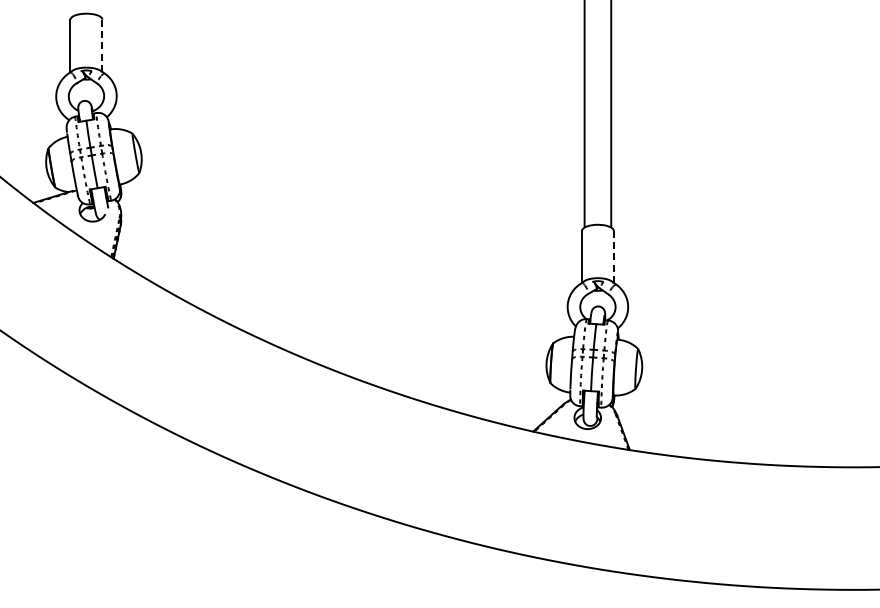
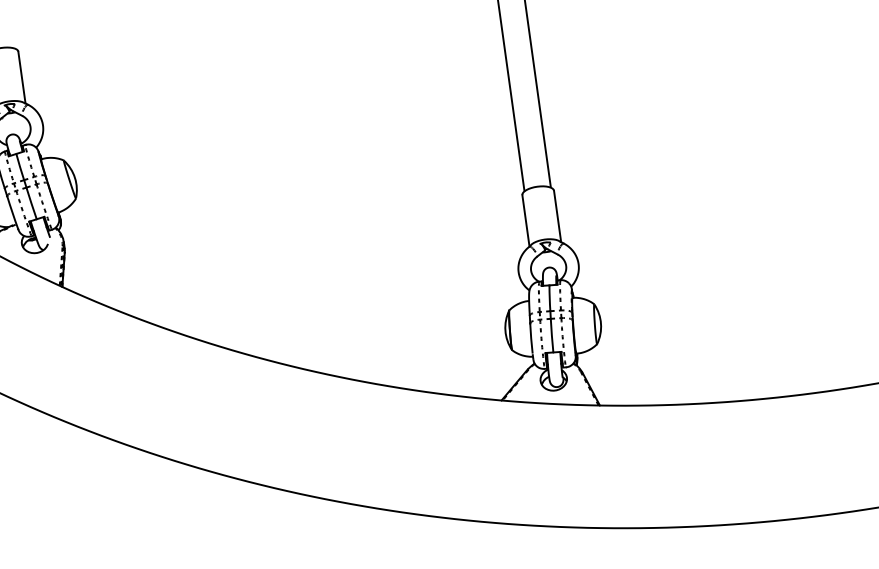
line: (102, 45) -> (21, 77), dashed -> solid
line: (613, 257) -> (557, 216), dashed -> solid

